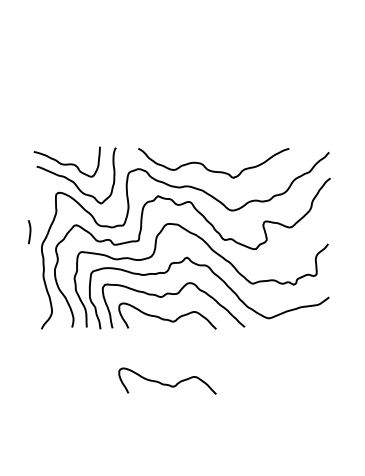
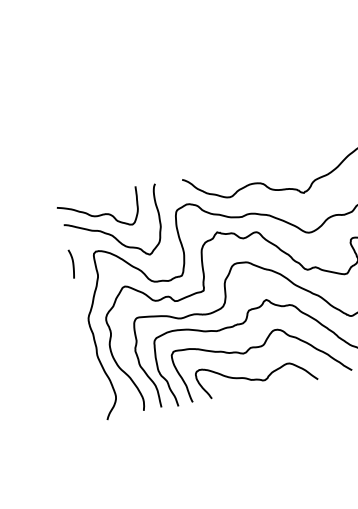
curve: (29, 232) -> (72, 264), moved
curve: (166, 383) -> (270, 456), removed

